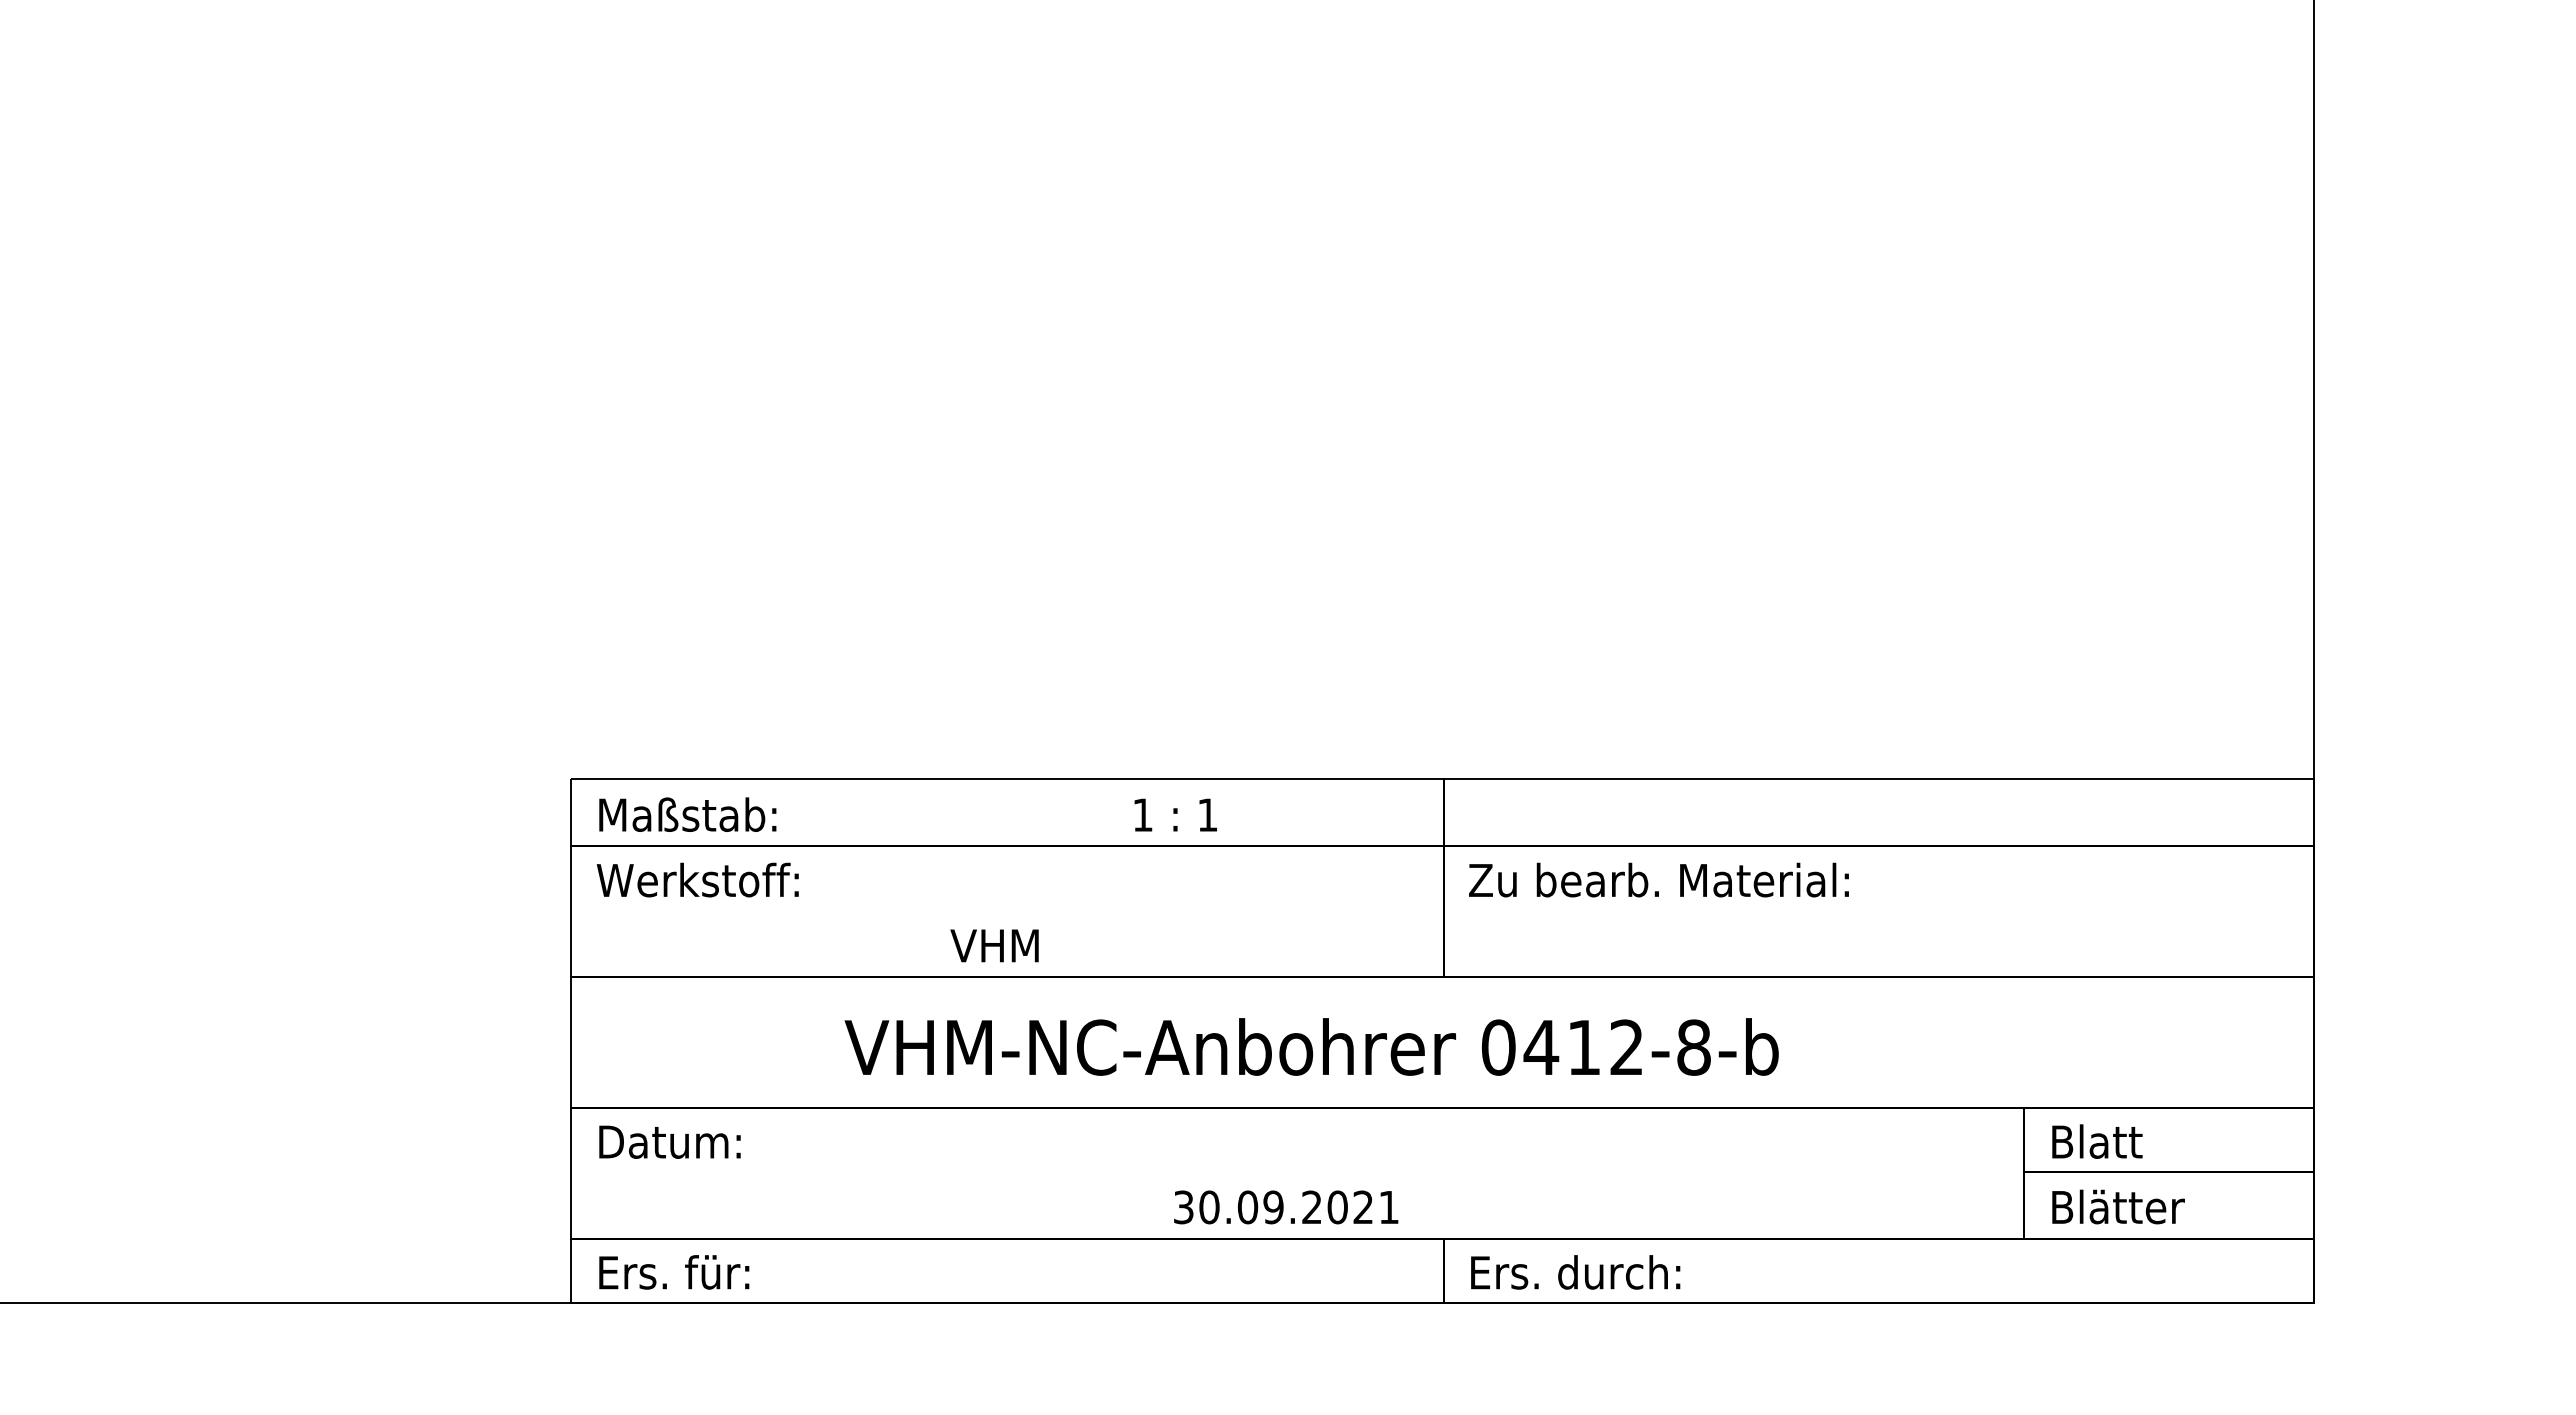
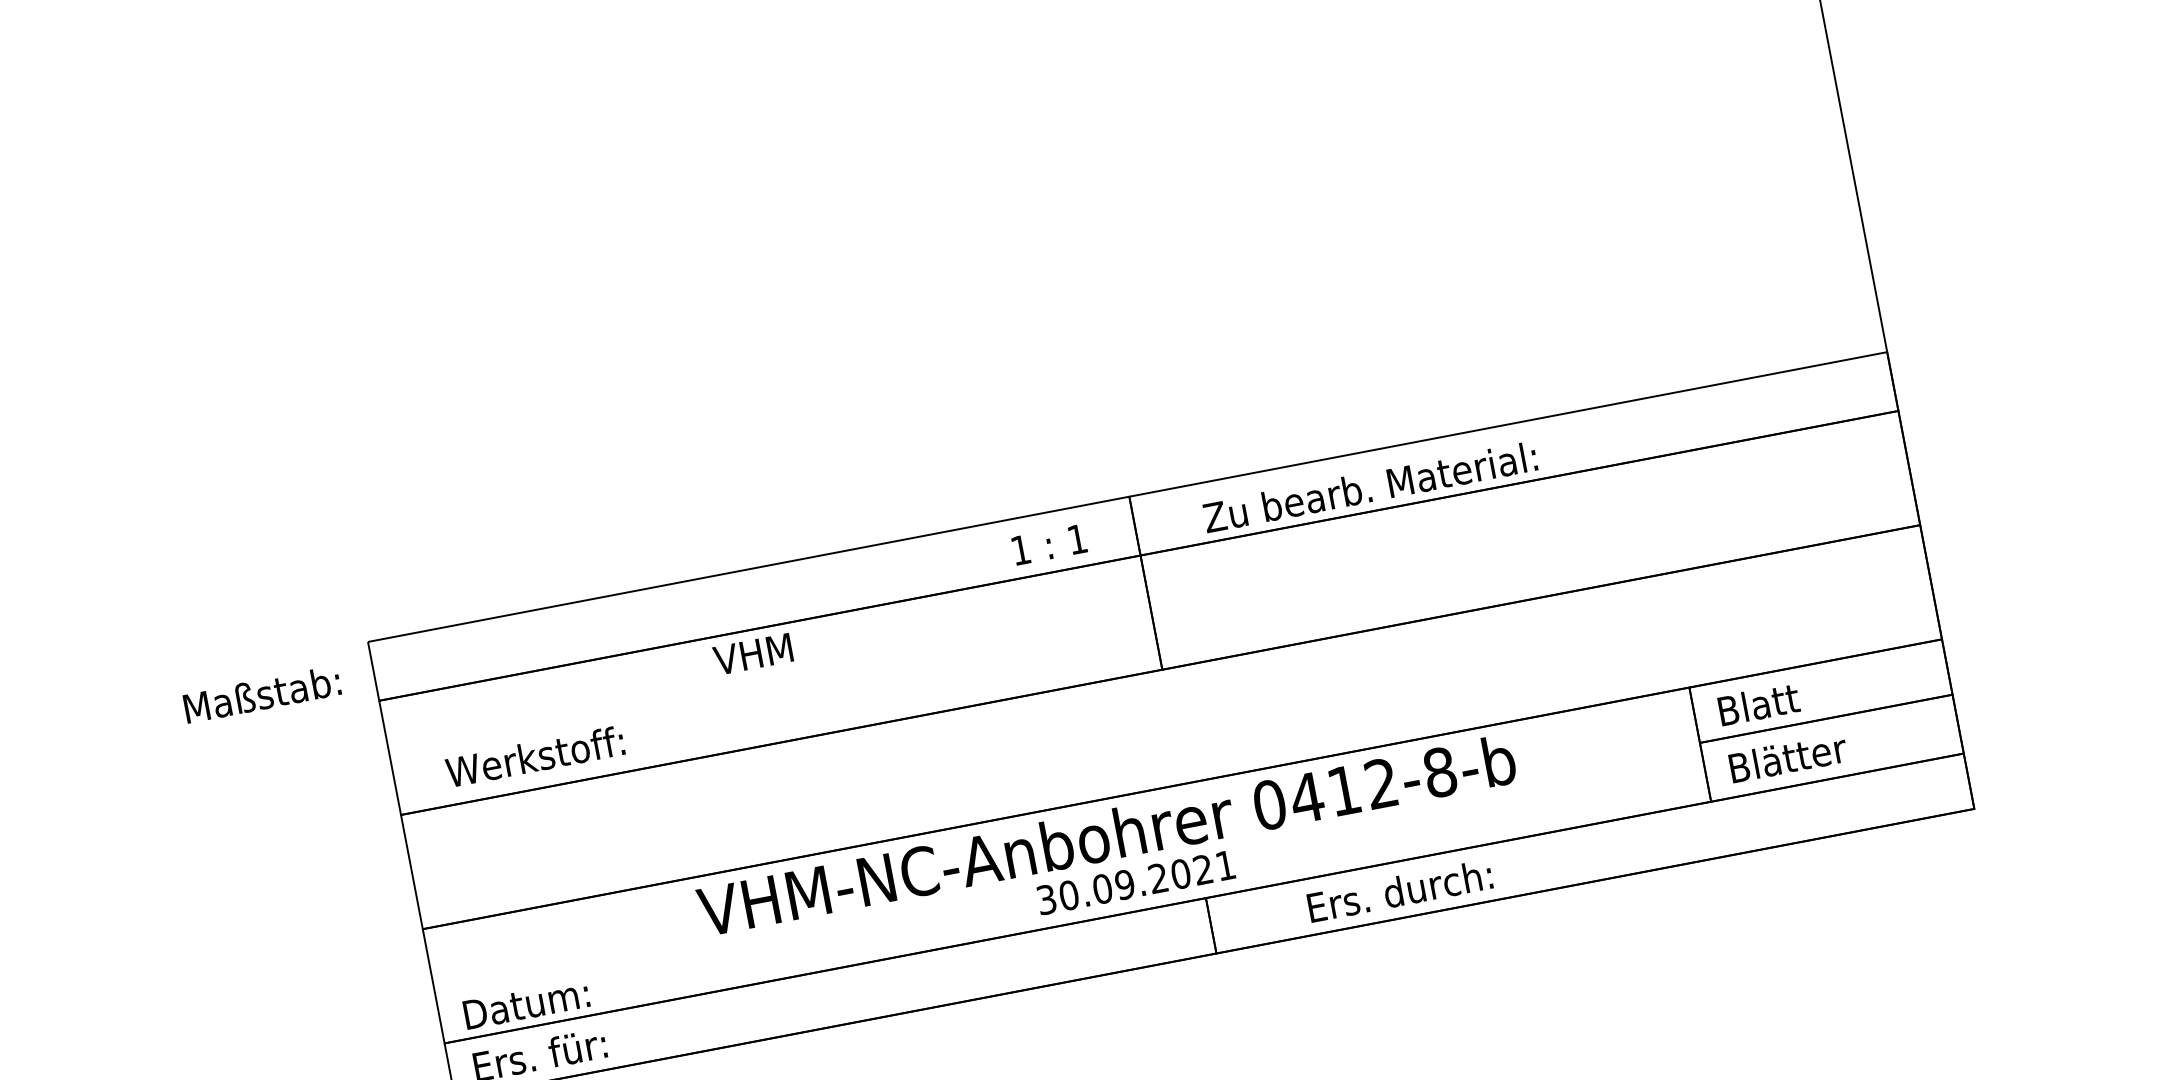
text: (687, 814) -> (261, 694), moved
text: (1175, 814) -> (1049, 544), moved
text: (697, 879) -> (534, 756), moved
text: (1658, 879) -> (1369, 486), moved
text: (994, 945) -> (752, 654), moved
text: (1311, 1046) -> (1106, 835), moved
text: (669, 1141) -> (526, 1003), moved
text: (1286, 1207) -> (1136, 882), moved
text: (1575, 1272) -> (1399, 891), moved

